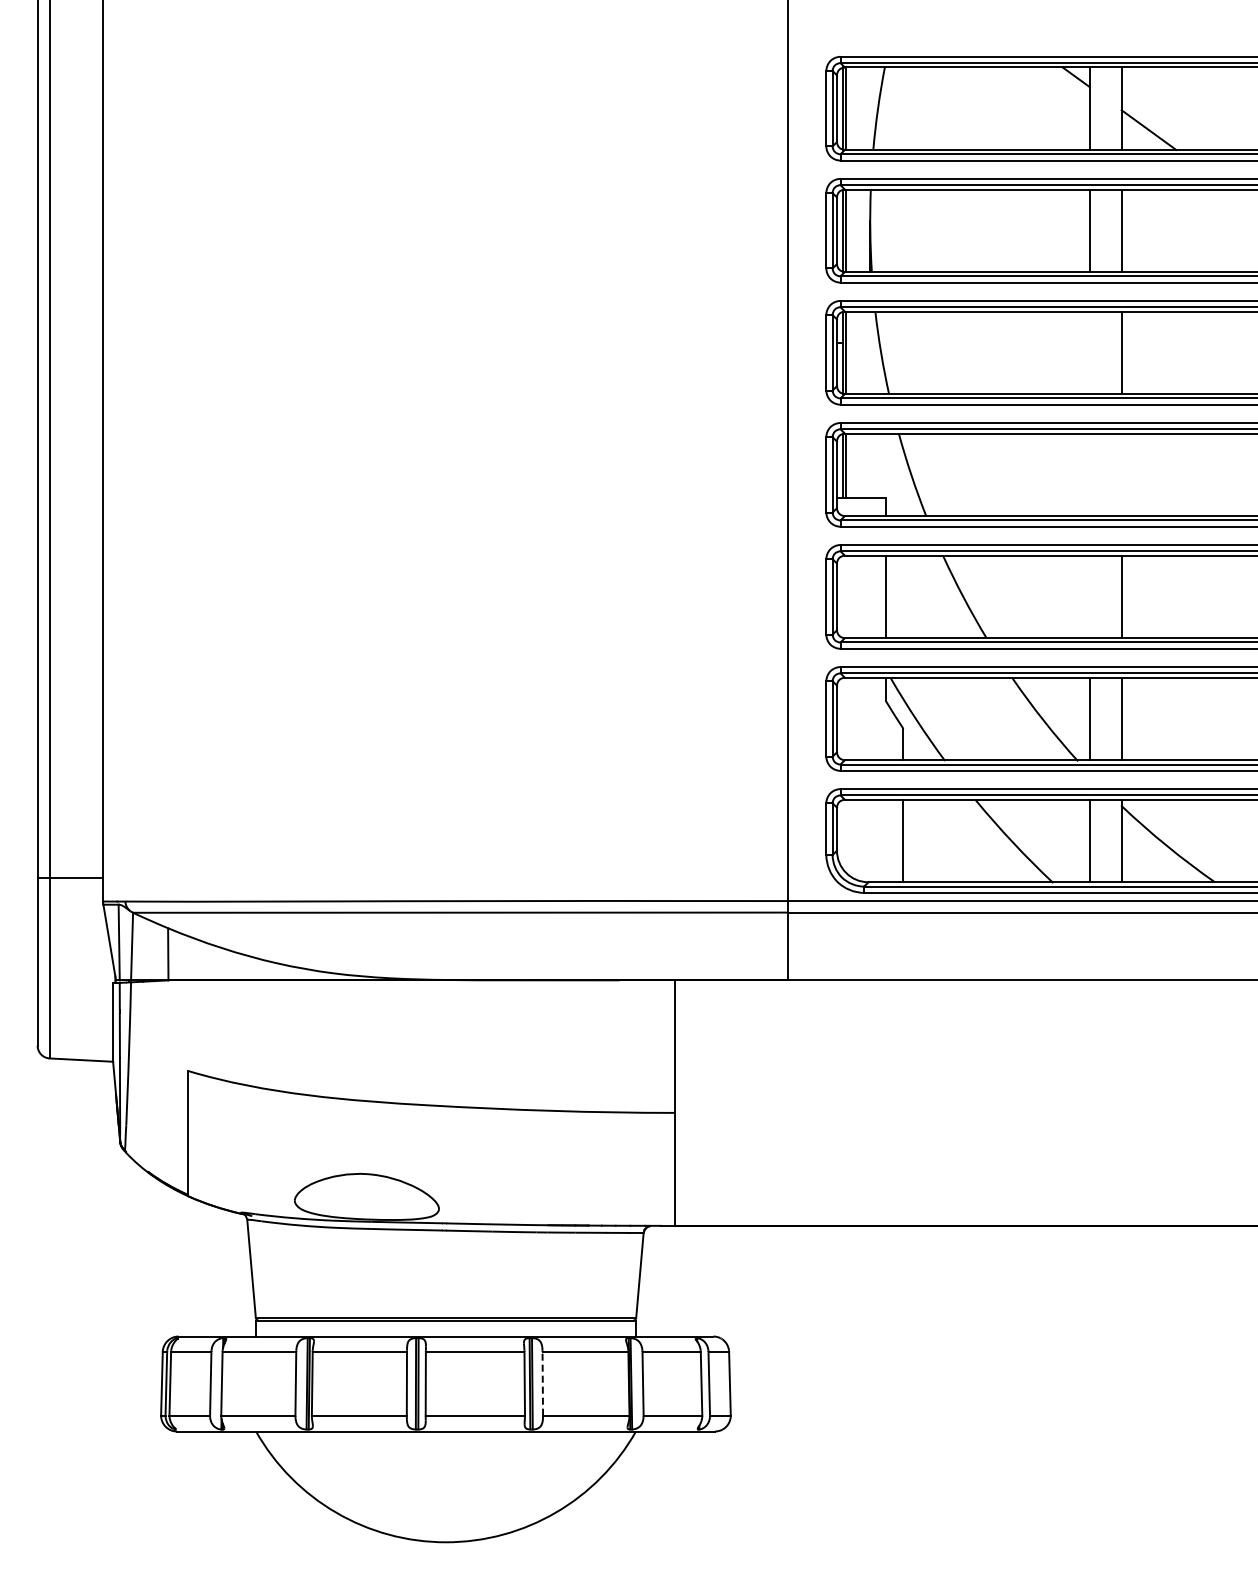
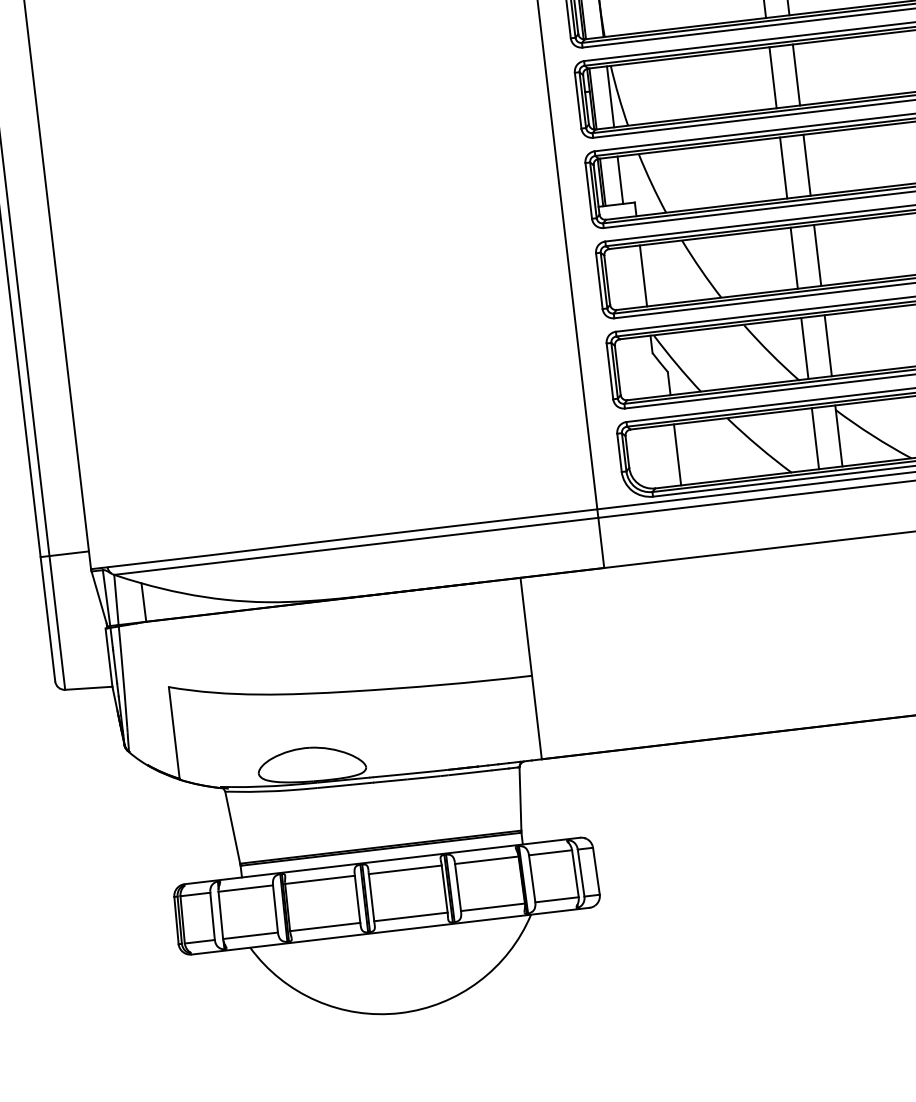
line: (870, 352) -> (610, 96), added
line: (1089, 352) -> (772, 77), added
line: (870, 465) -> (620, 180), added
line: (1089, 474) -> (783, 167), added
line: (1121, 474) -> (806, 165), added
line: (1089, 596) -> (793, 257), added
line: (542, 1383) -> (457, 887), dashed -> solid

